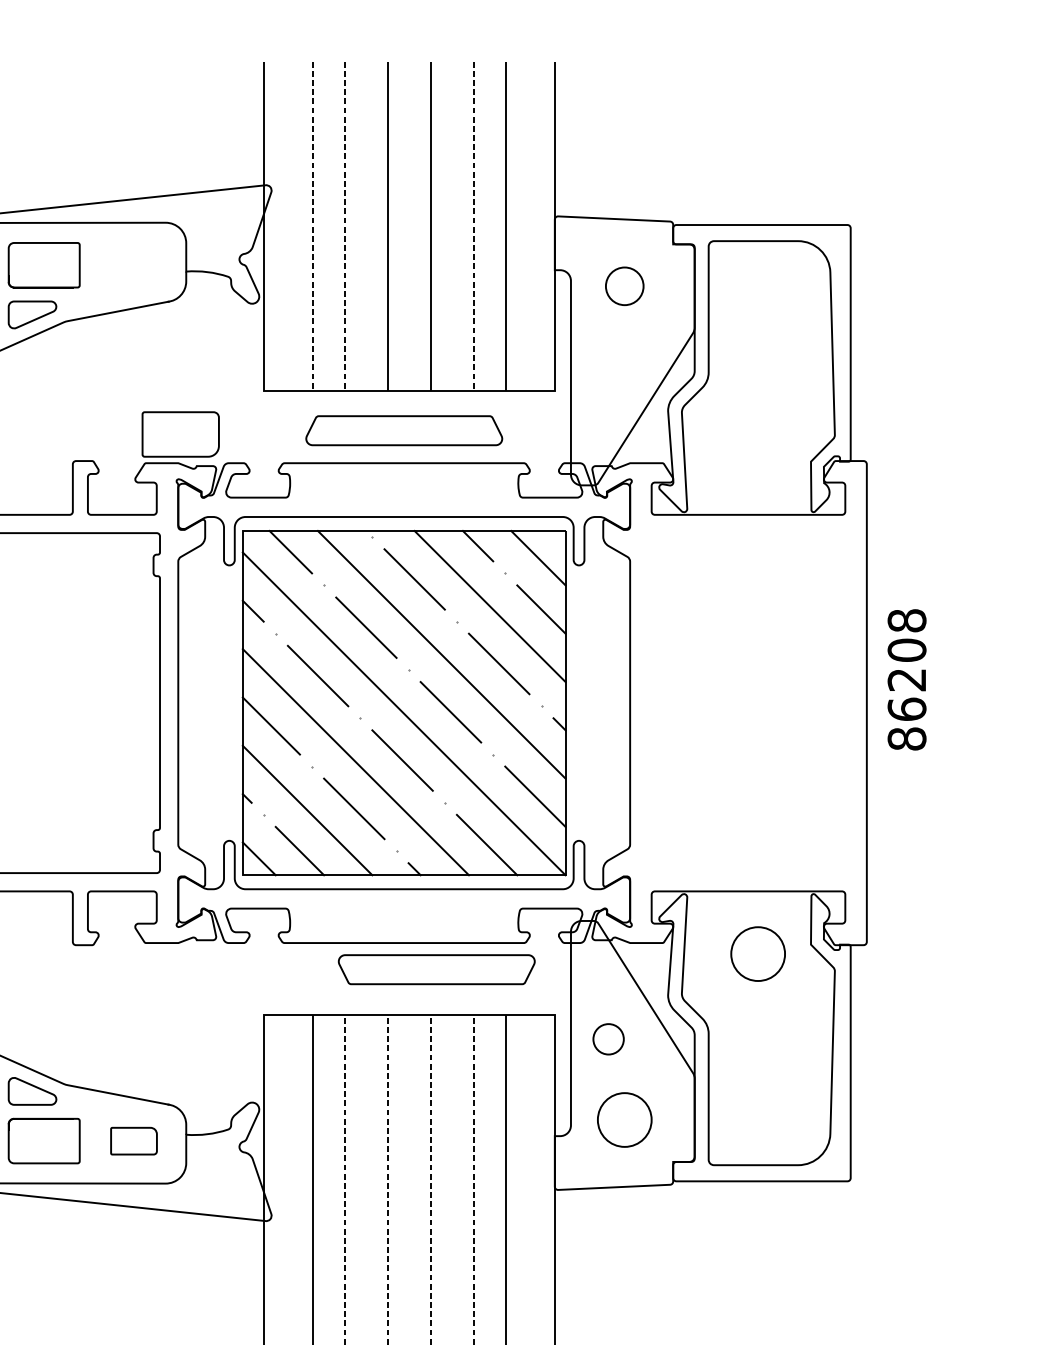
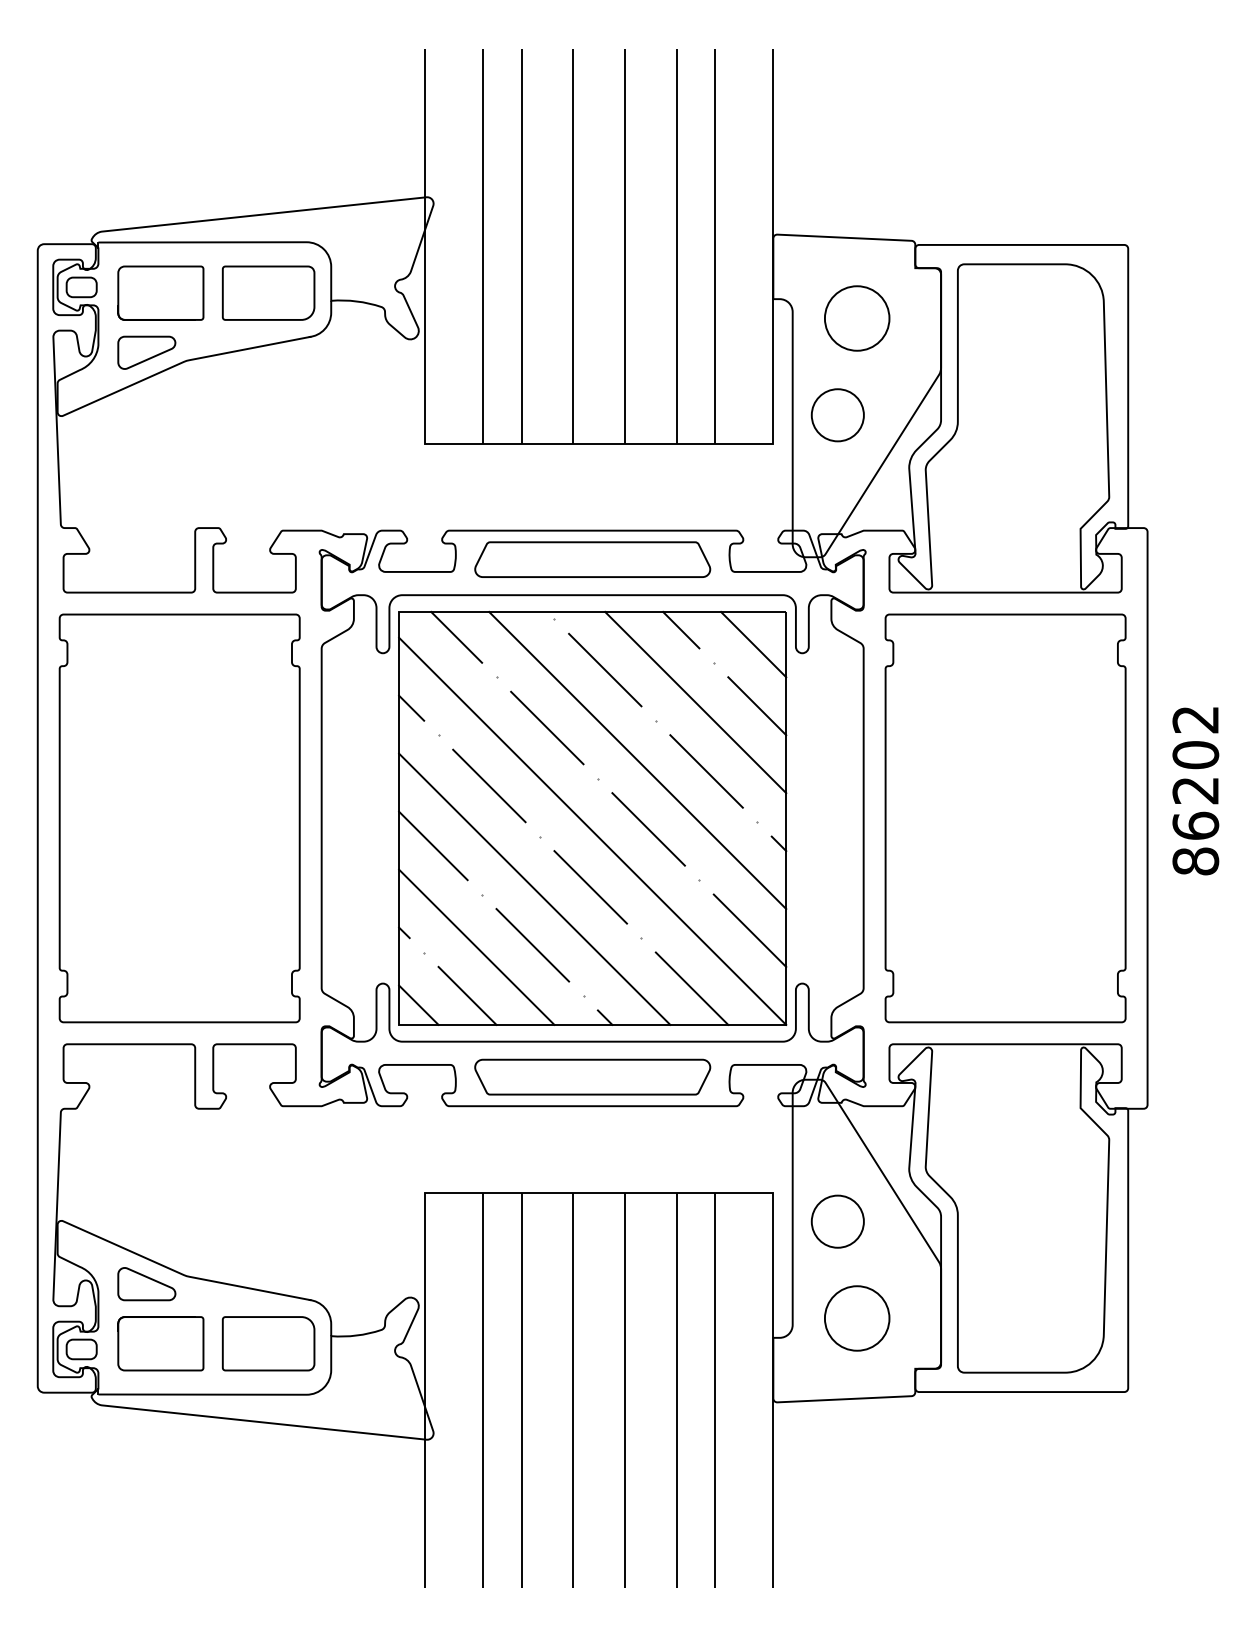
line: (312, 226) -> (482, 246), dashed -> solid
line: (344, 226) -> (521, 246), dashed -> solid
line: (474, 226) -> (676, 246), dashed -> solid
circle: (624, 286) -> (856, 318), size x1.43
circle: (608, 367) -> (837, 415), added
part: (404, 430) -> (592, 559), moved
part: (180, 433) -> (268, 292), moved
text: (906, 620) -> (1195, 719), 86208 -> 86202
part: (748, 703) -> (1005, 818), added
circle: (758, 954) -> (1017, 1119), removed
part: (436, 969) -> (592, 1076), moved
circle: (608, 1039) -> (837, 1221), size x1.43
part: (133, 1140) -> (268, 1343), size x1.67
line: (344, 1180) -> (521, 1390), dashed -> solid
line: (388, 1180) -> (573, 1390), dashed -> solid
line: (430, 1180) -> (624, 1390), dashed -> solid
line: (474, 1180) -> (676, 1390), dashed -> solid

